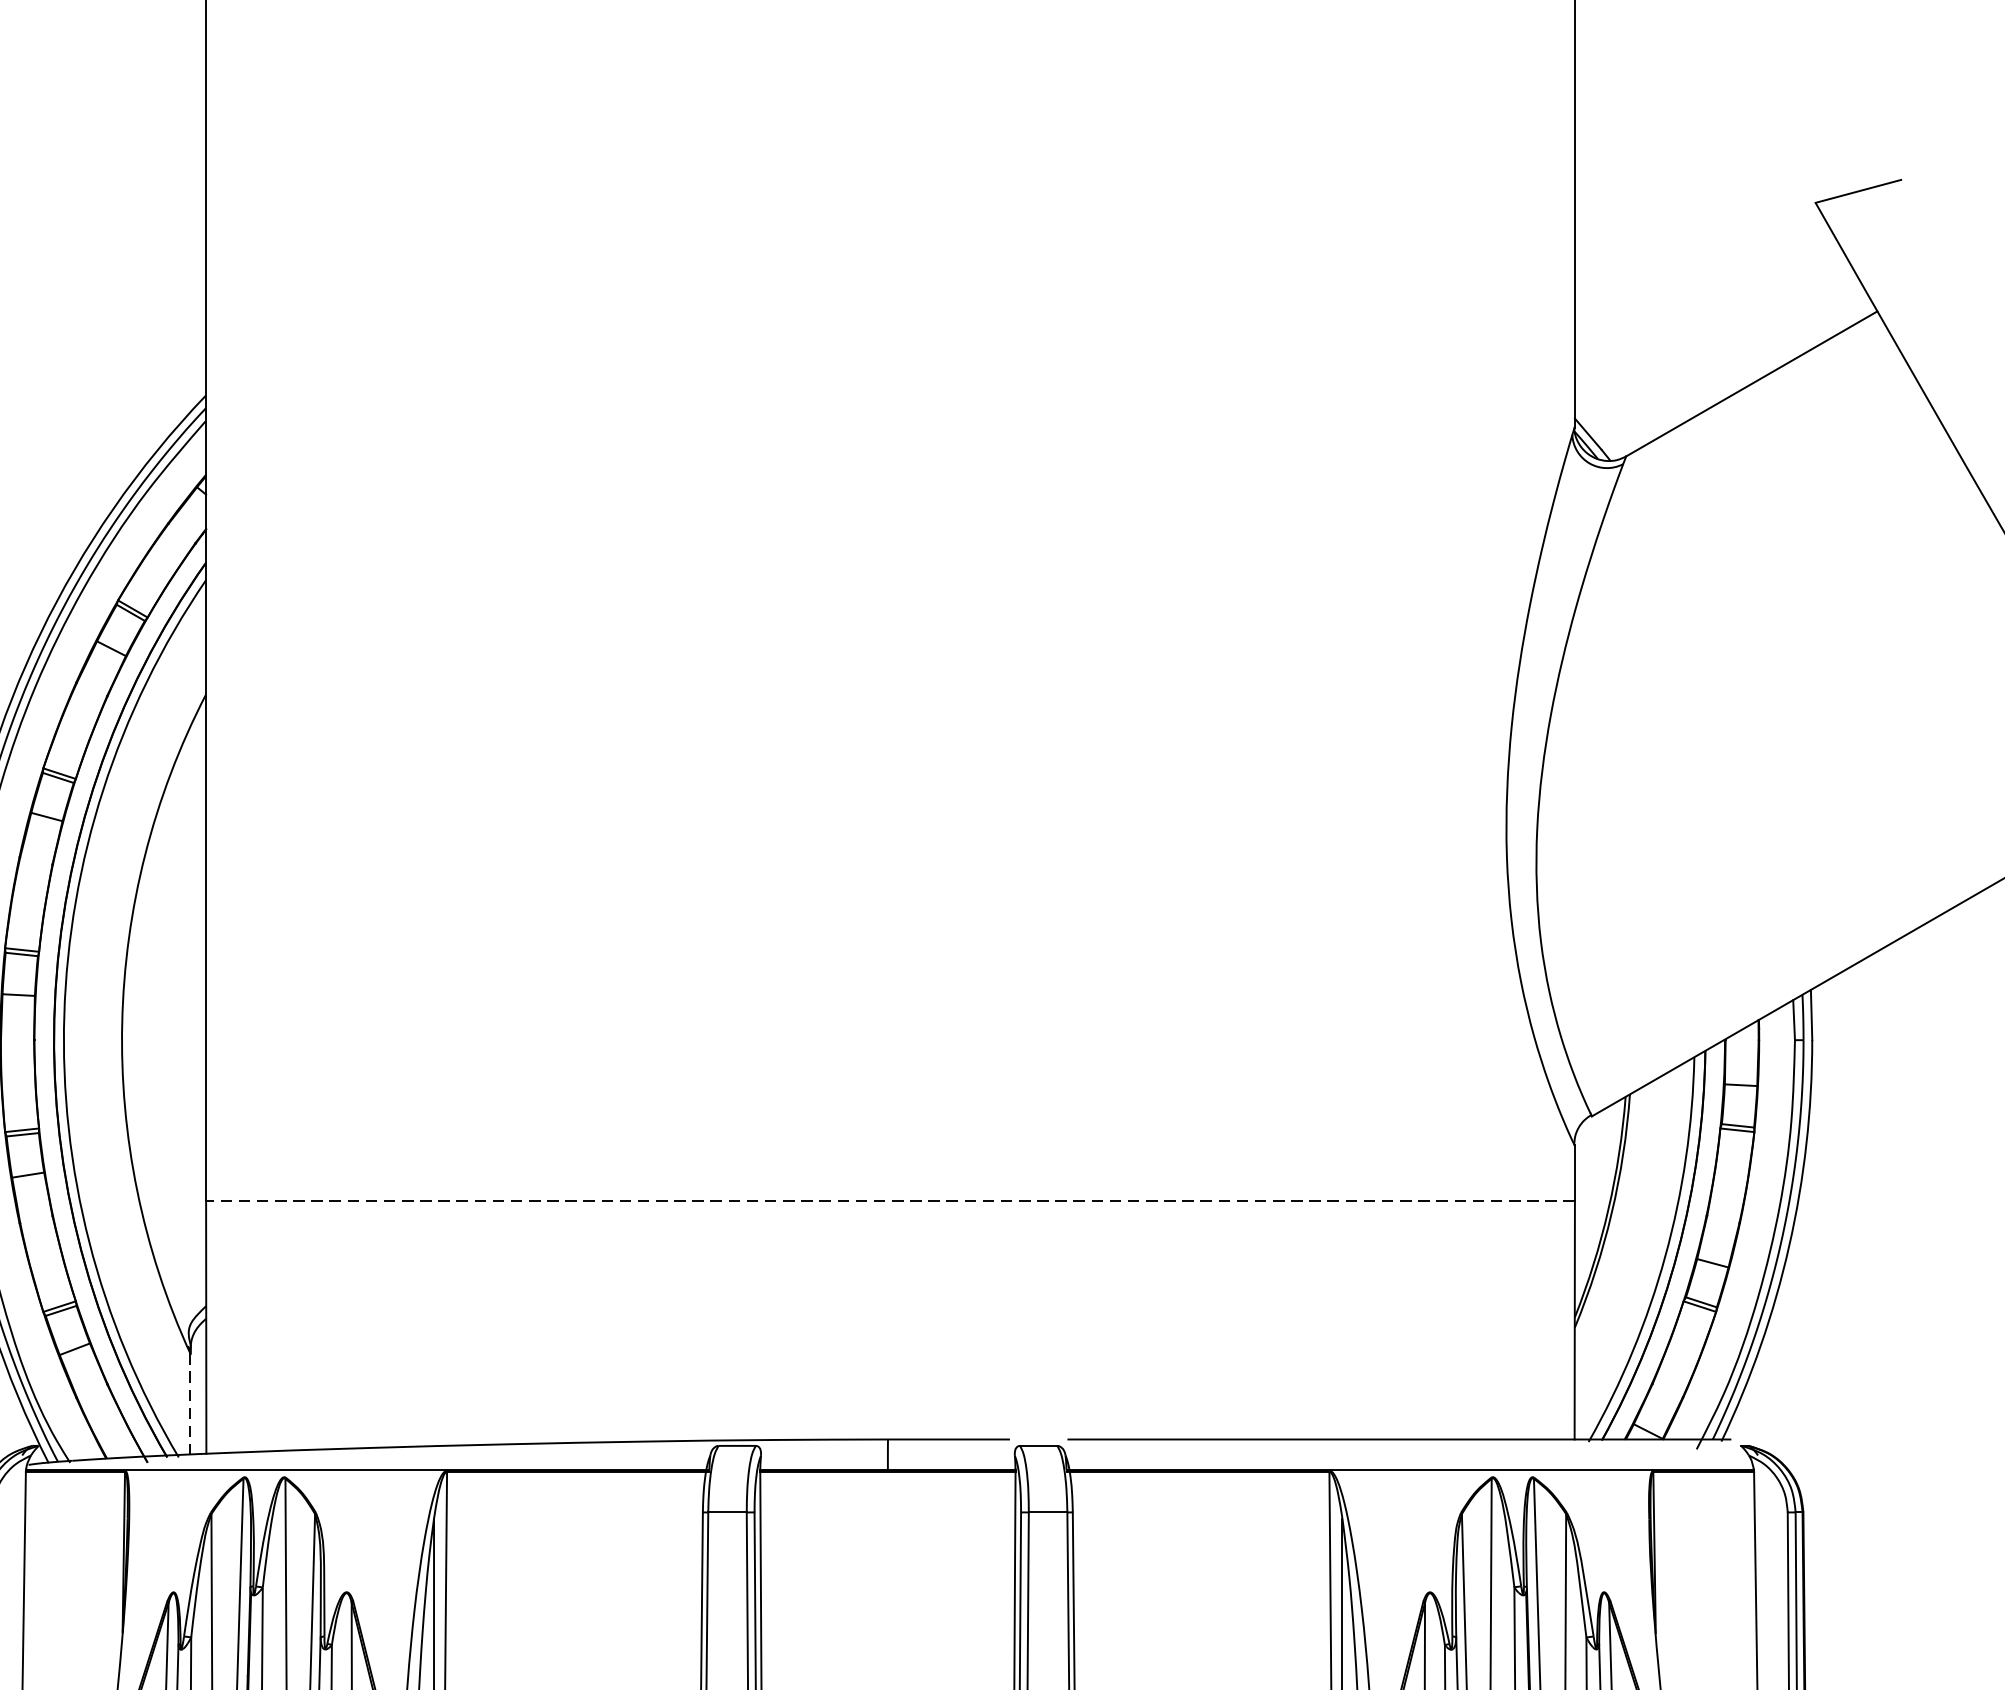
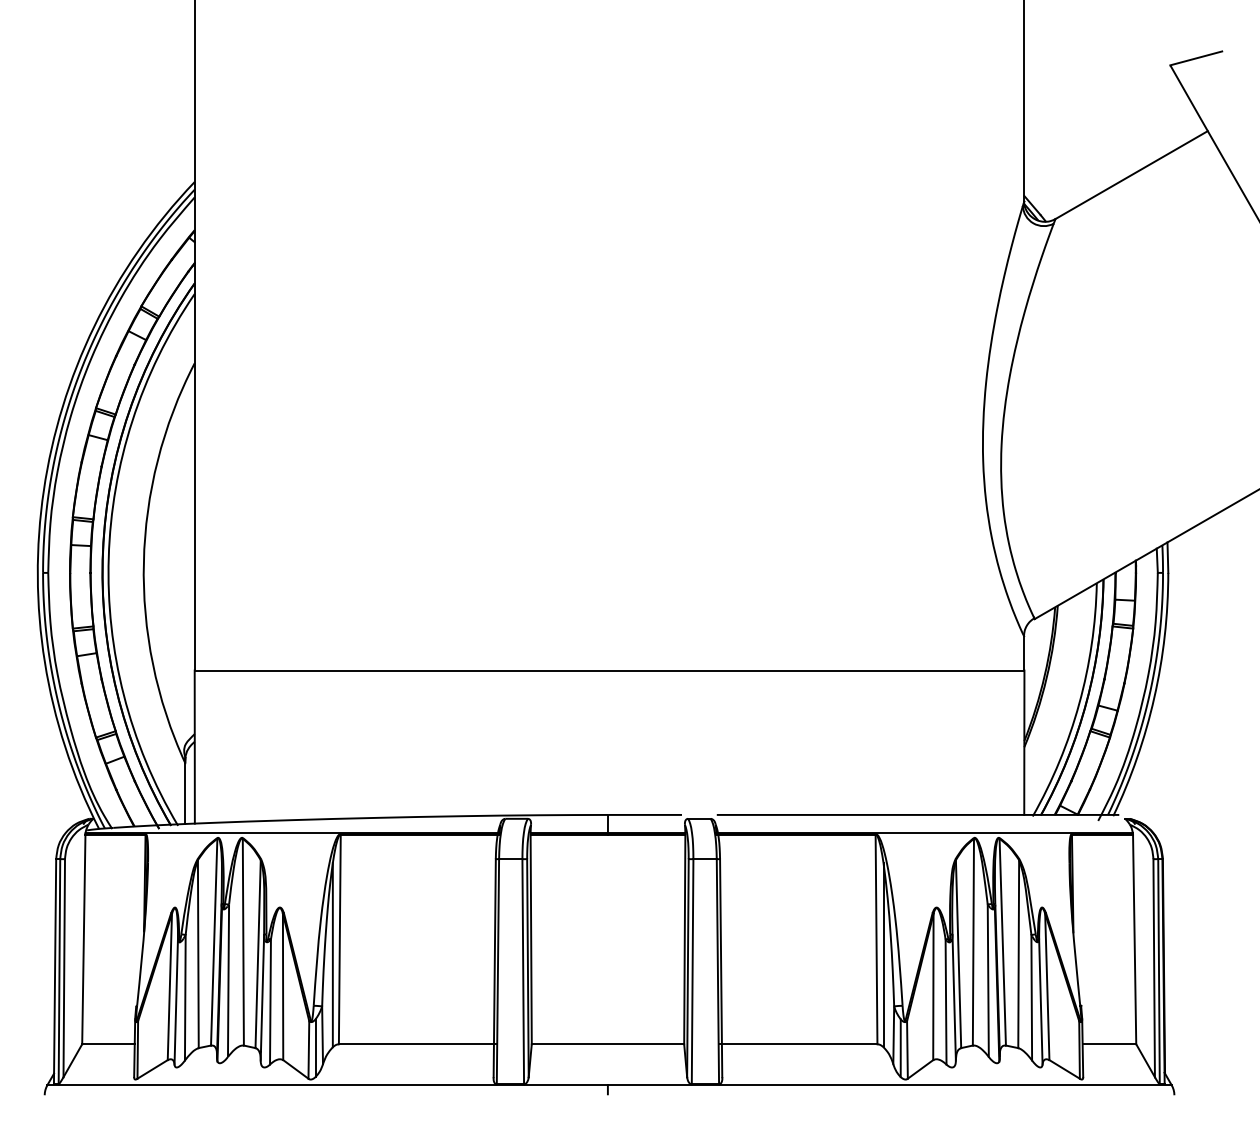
line: (890, 1201) -> (609, 670), dashed -> solid
line: (190, 1404) -> (185, 793), dashed -> solid

